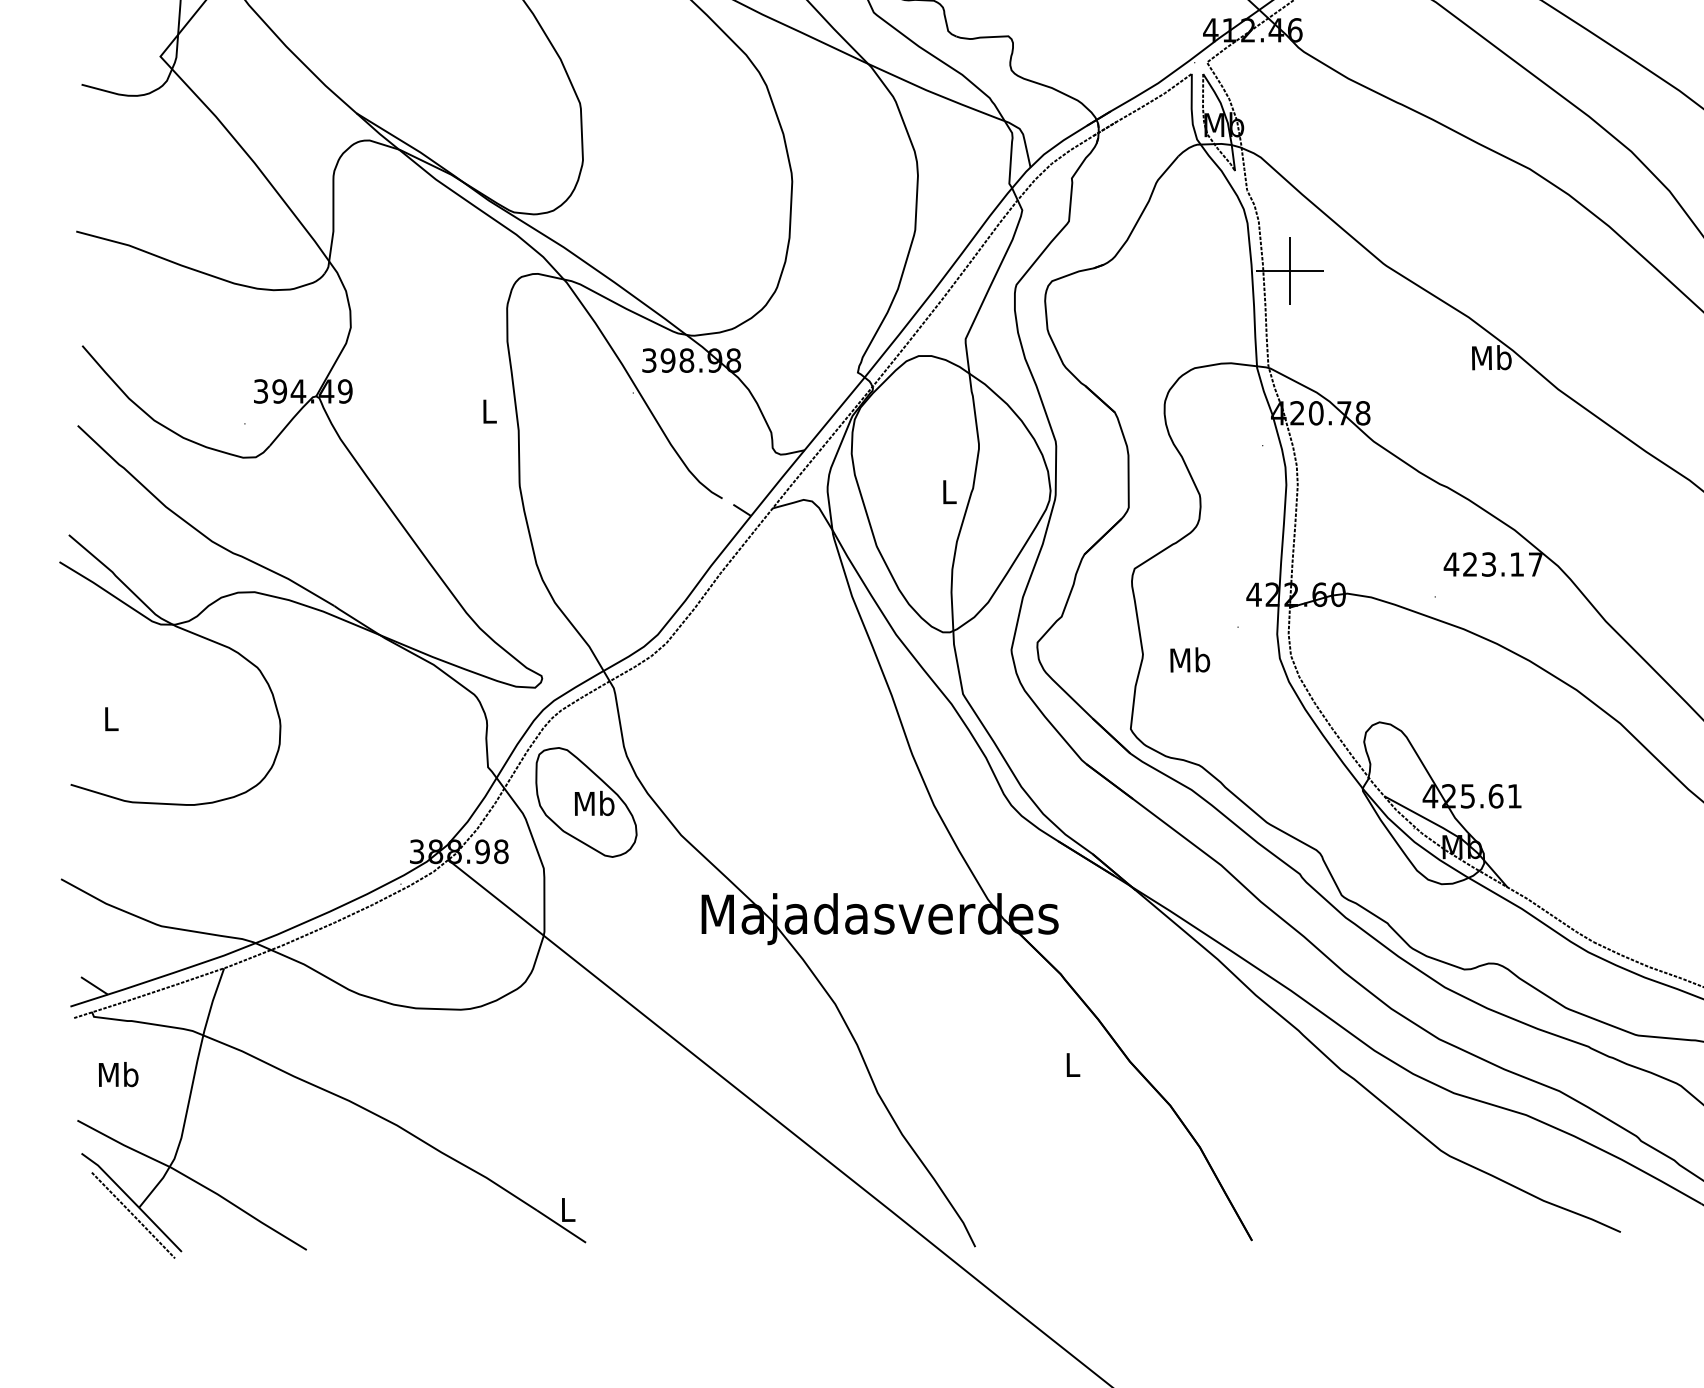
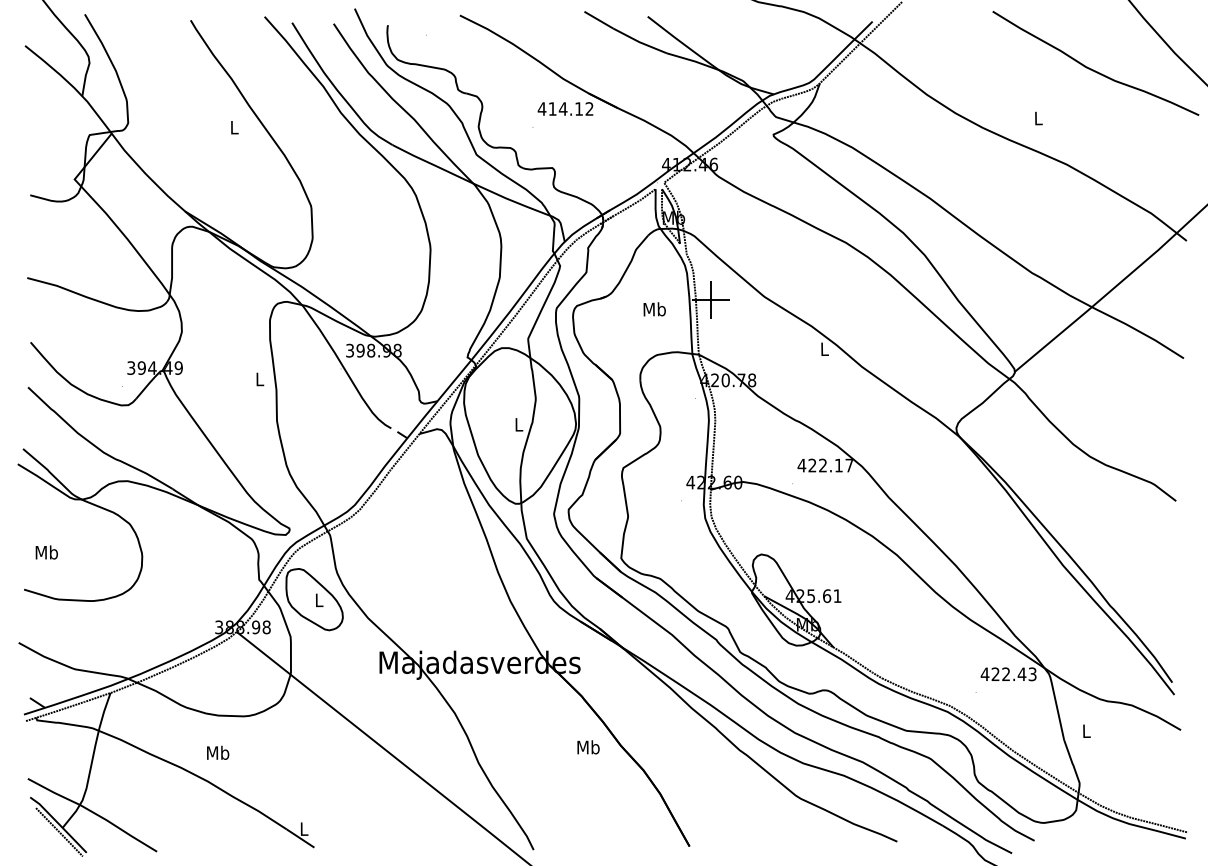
text: (1491, 358) -> (824, 349), Mb -> L
text: (1488, 564) -> (822, 465), 423.17 -> 422.17
text: (1189, 660) -> (654, 309), moved
text: (110, 718) -> (46, 552), L -> Mb
text: (595, 804) -> (319, 600), Mb -> L
text: (1072, 1064) -> (588, 747), L -> Mb
text: (119, 1073) -> (218, 752), moved

